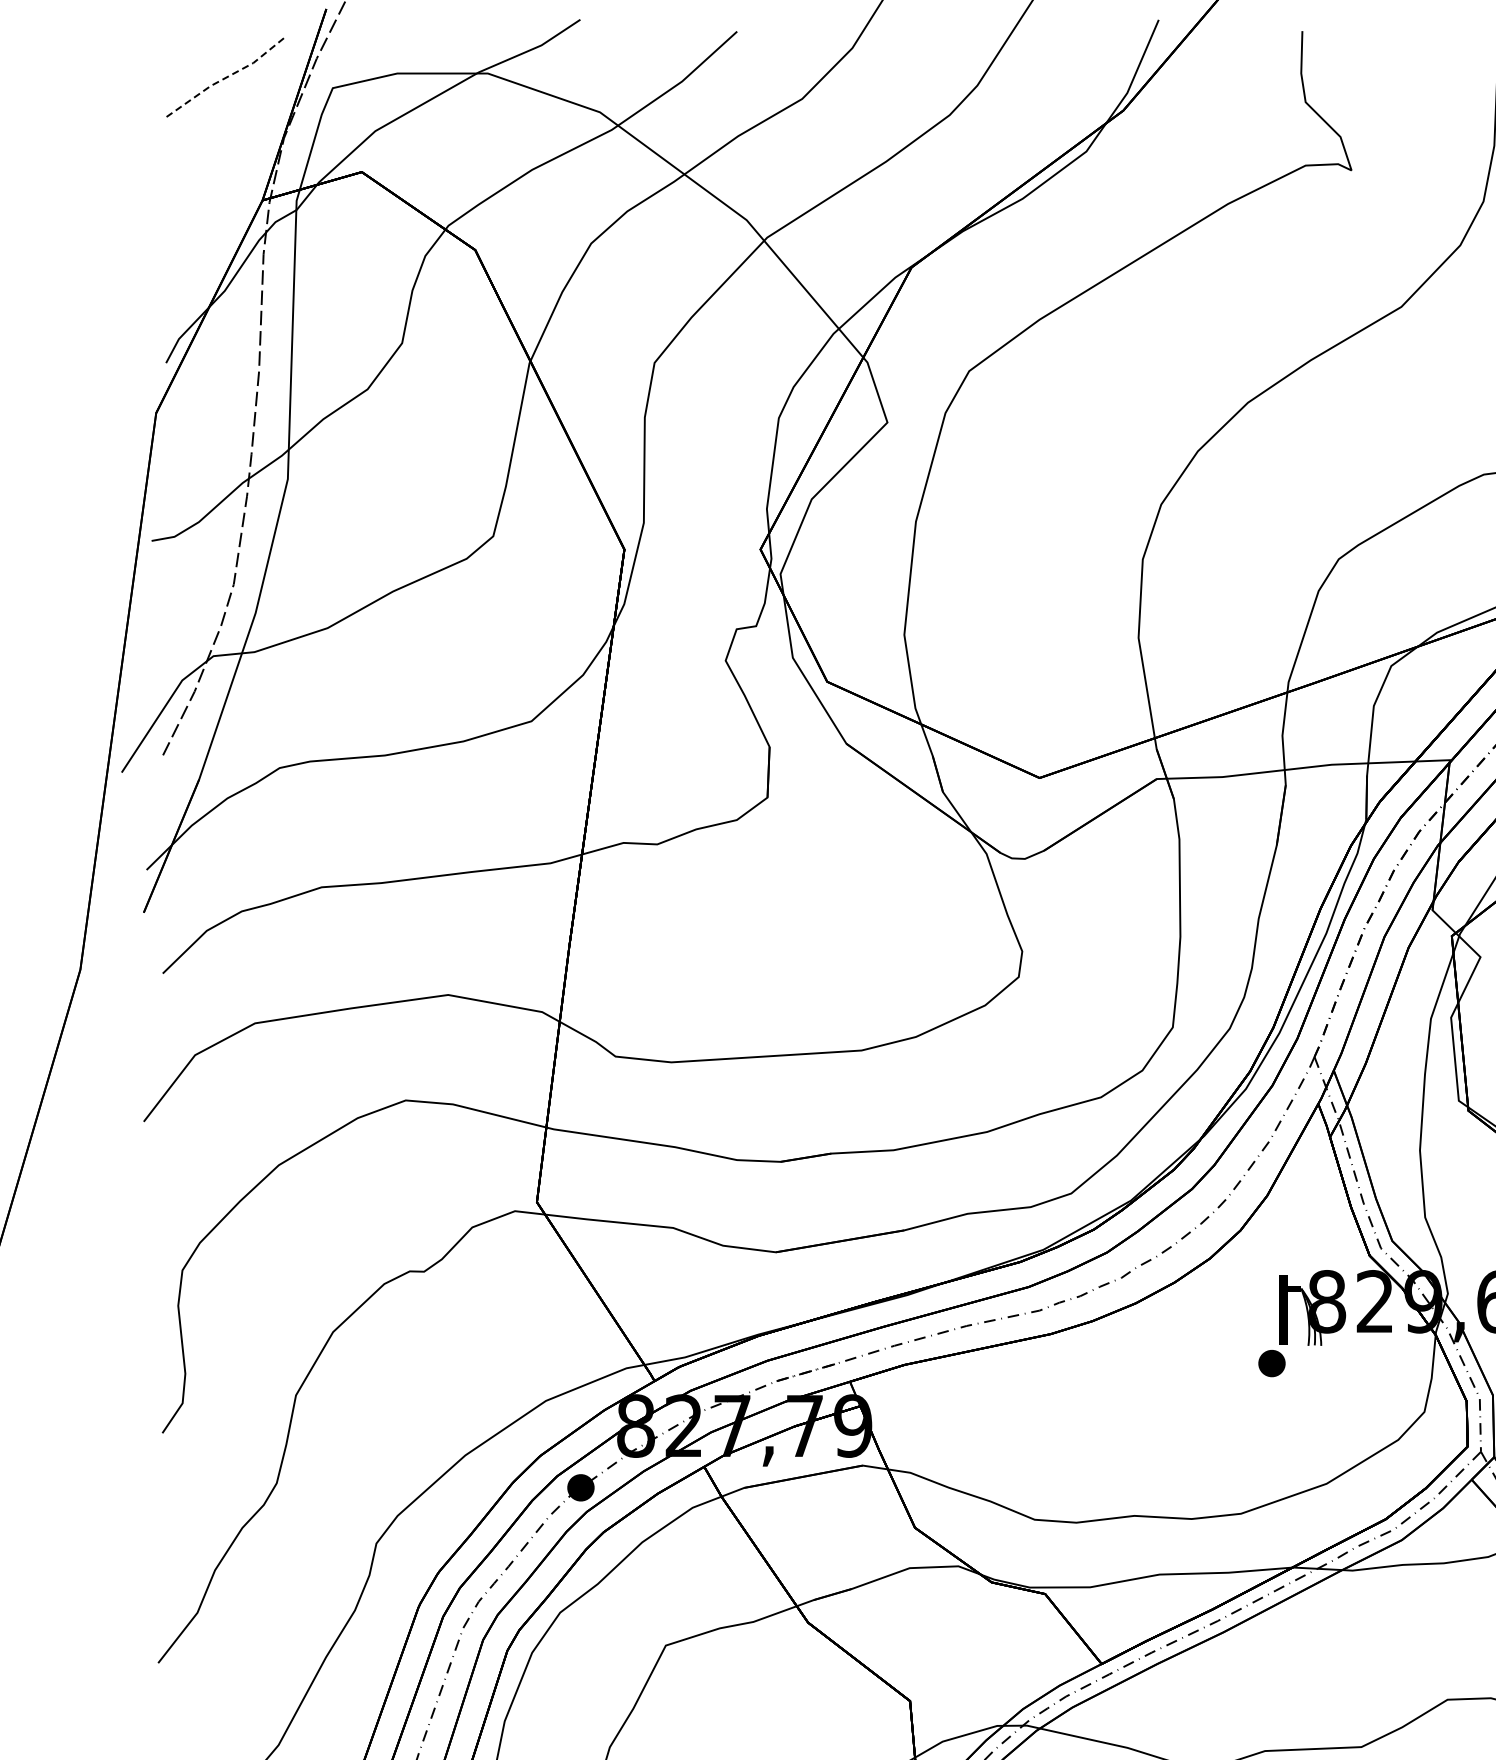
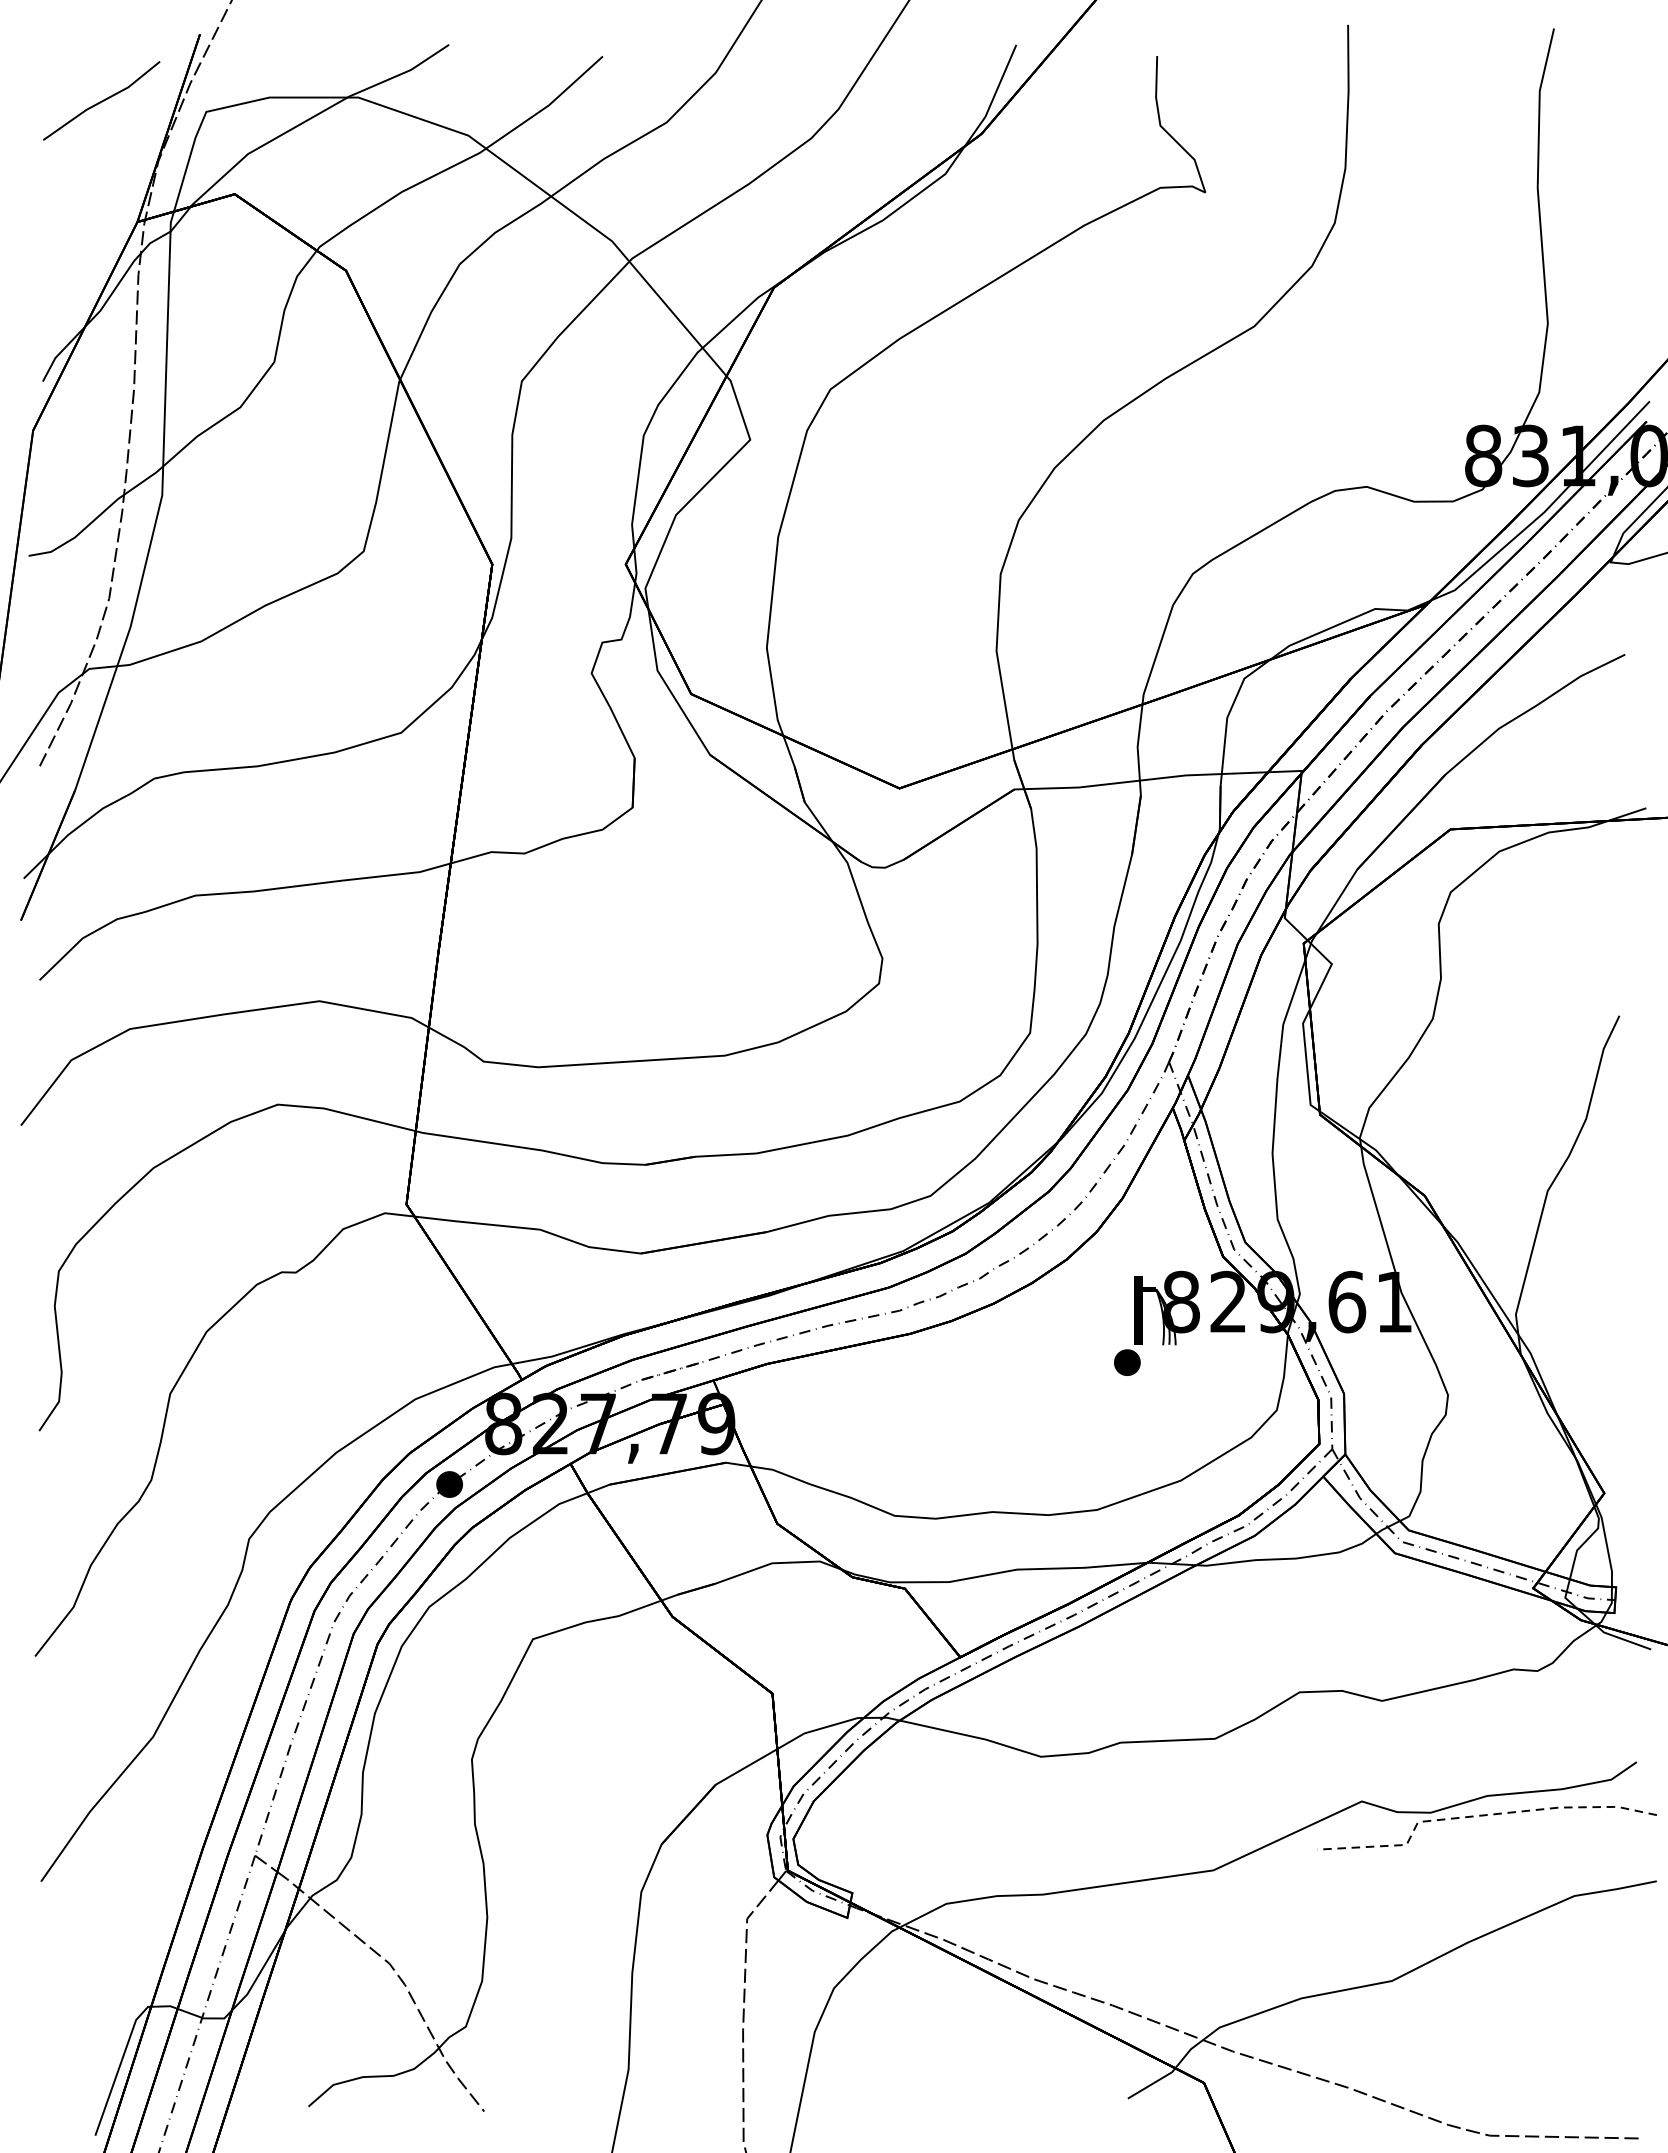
line: (226, 77) -> (102, 101), dashed -> solid

